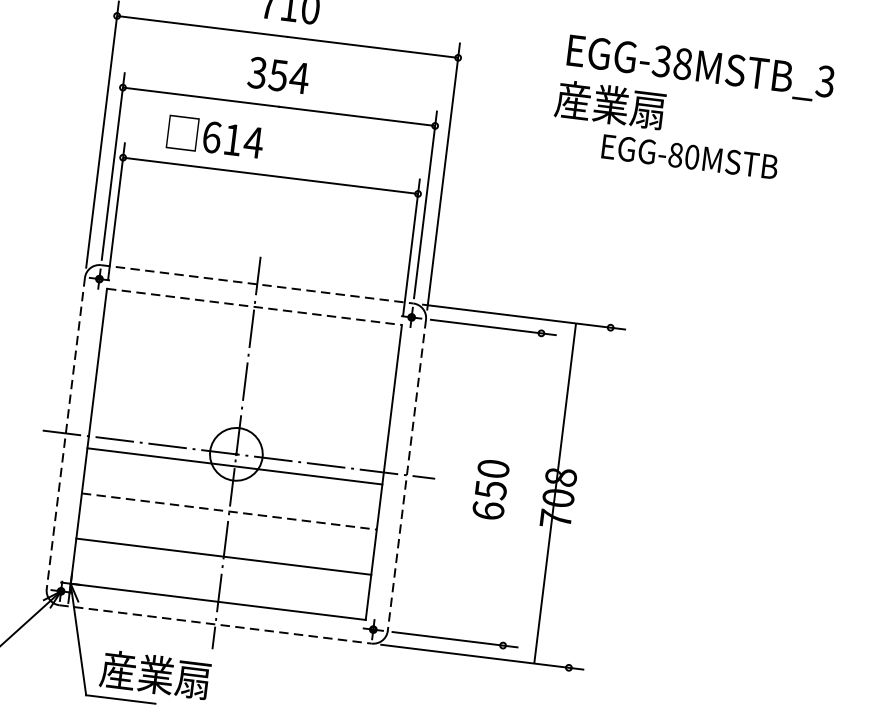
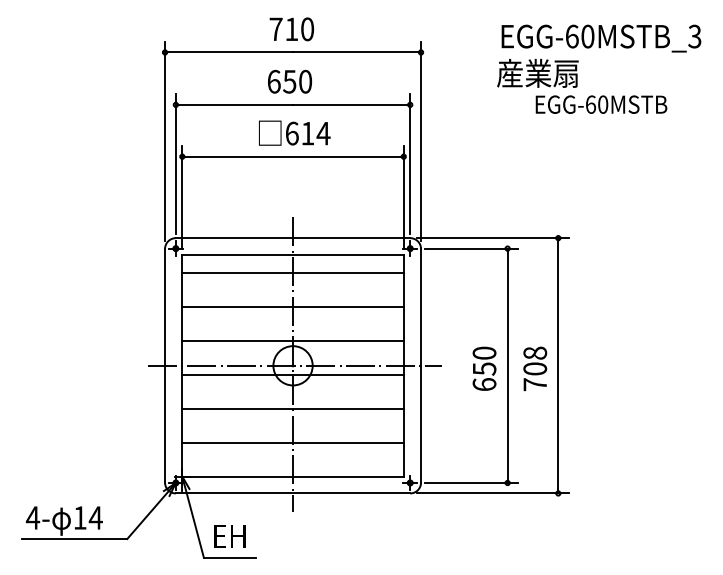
text: (671, 62) -> (579, 36), EGG-38MSTB_3 -> EGG-60MSTB_3
text: (278, 75) -> (289, 81), 354 -> 650
text: (215, 136) -> (294, 132), moved
text: (675, 154) -> (590, 104), EGG-80MSTB -> EGG-60MSTB
line: (257, 284) -> (293, 238), dashed -> solid
line: (255, 307) -> (293, 255), dashed -> solid
line: (250, 331) -> (292, 273), added
line: (245, 376) -> (292, 307), added
line: (239, 420) -> (292, 340), added
line: (66, 434) -> (165, 366), dashed -> solid
line: (407, 476) -> (421, 366), dashed -> solid
line: (522, 489) -> (507, 365), added
line: (555, 493) -> (558, 365), moved
line: (229, 511) -> (293, 408), dashed -> solid
line: (216, 624) -> (293, 493), dashed -> solid
text: (154, 673) -> (252, 535), 産業扇 -> EH

